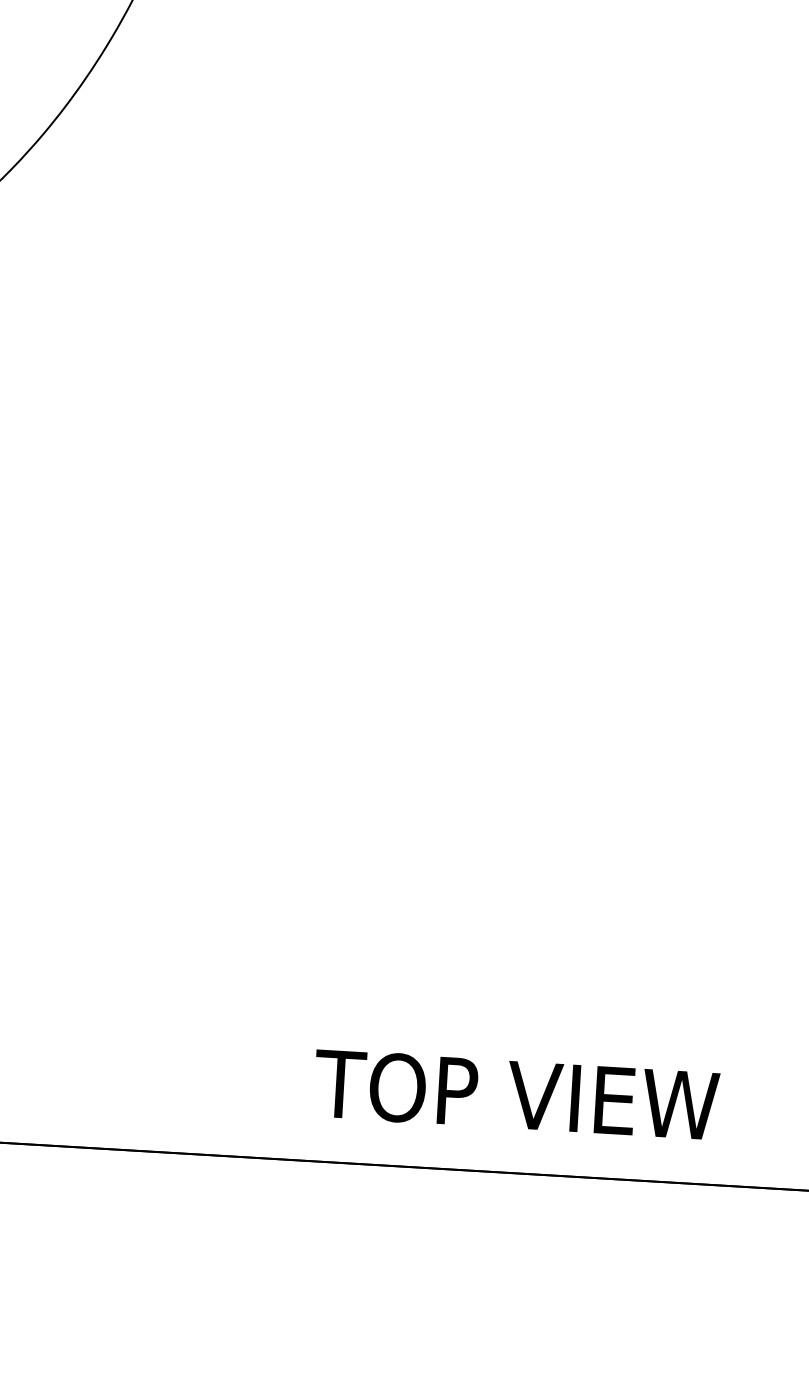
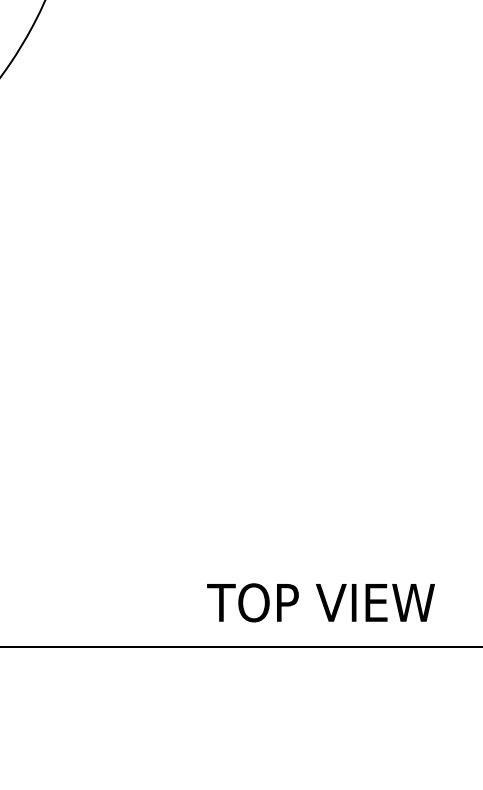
text: (515, 1094) -> (320, 602), moved

